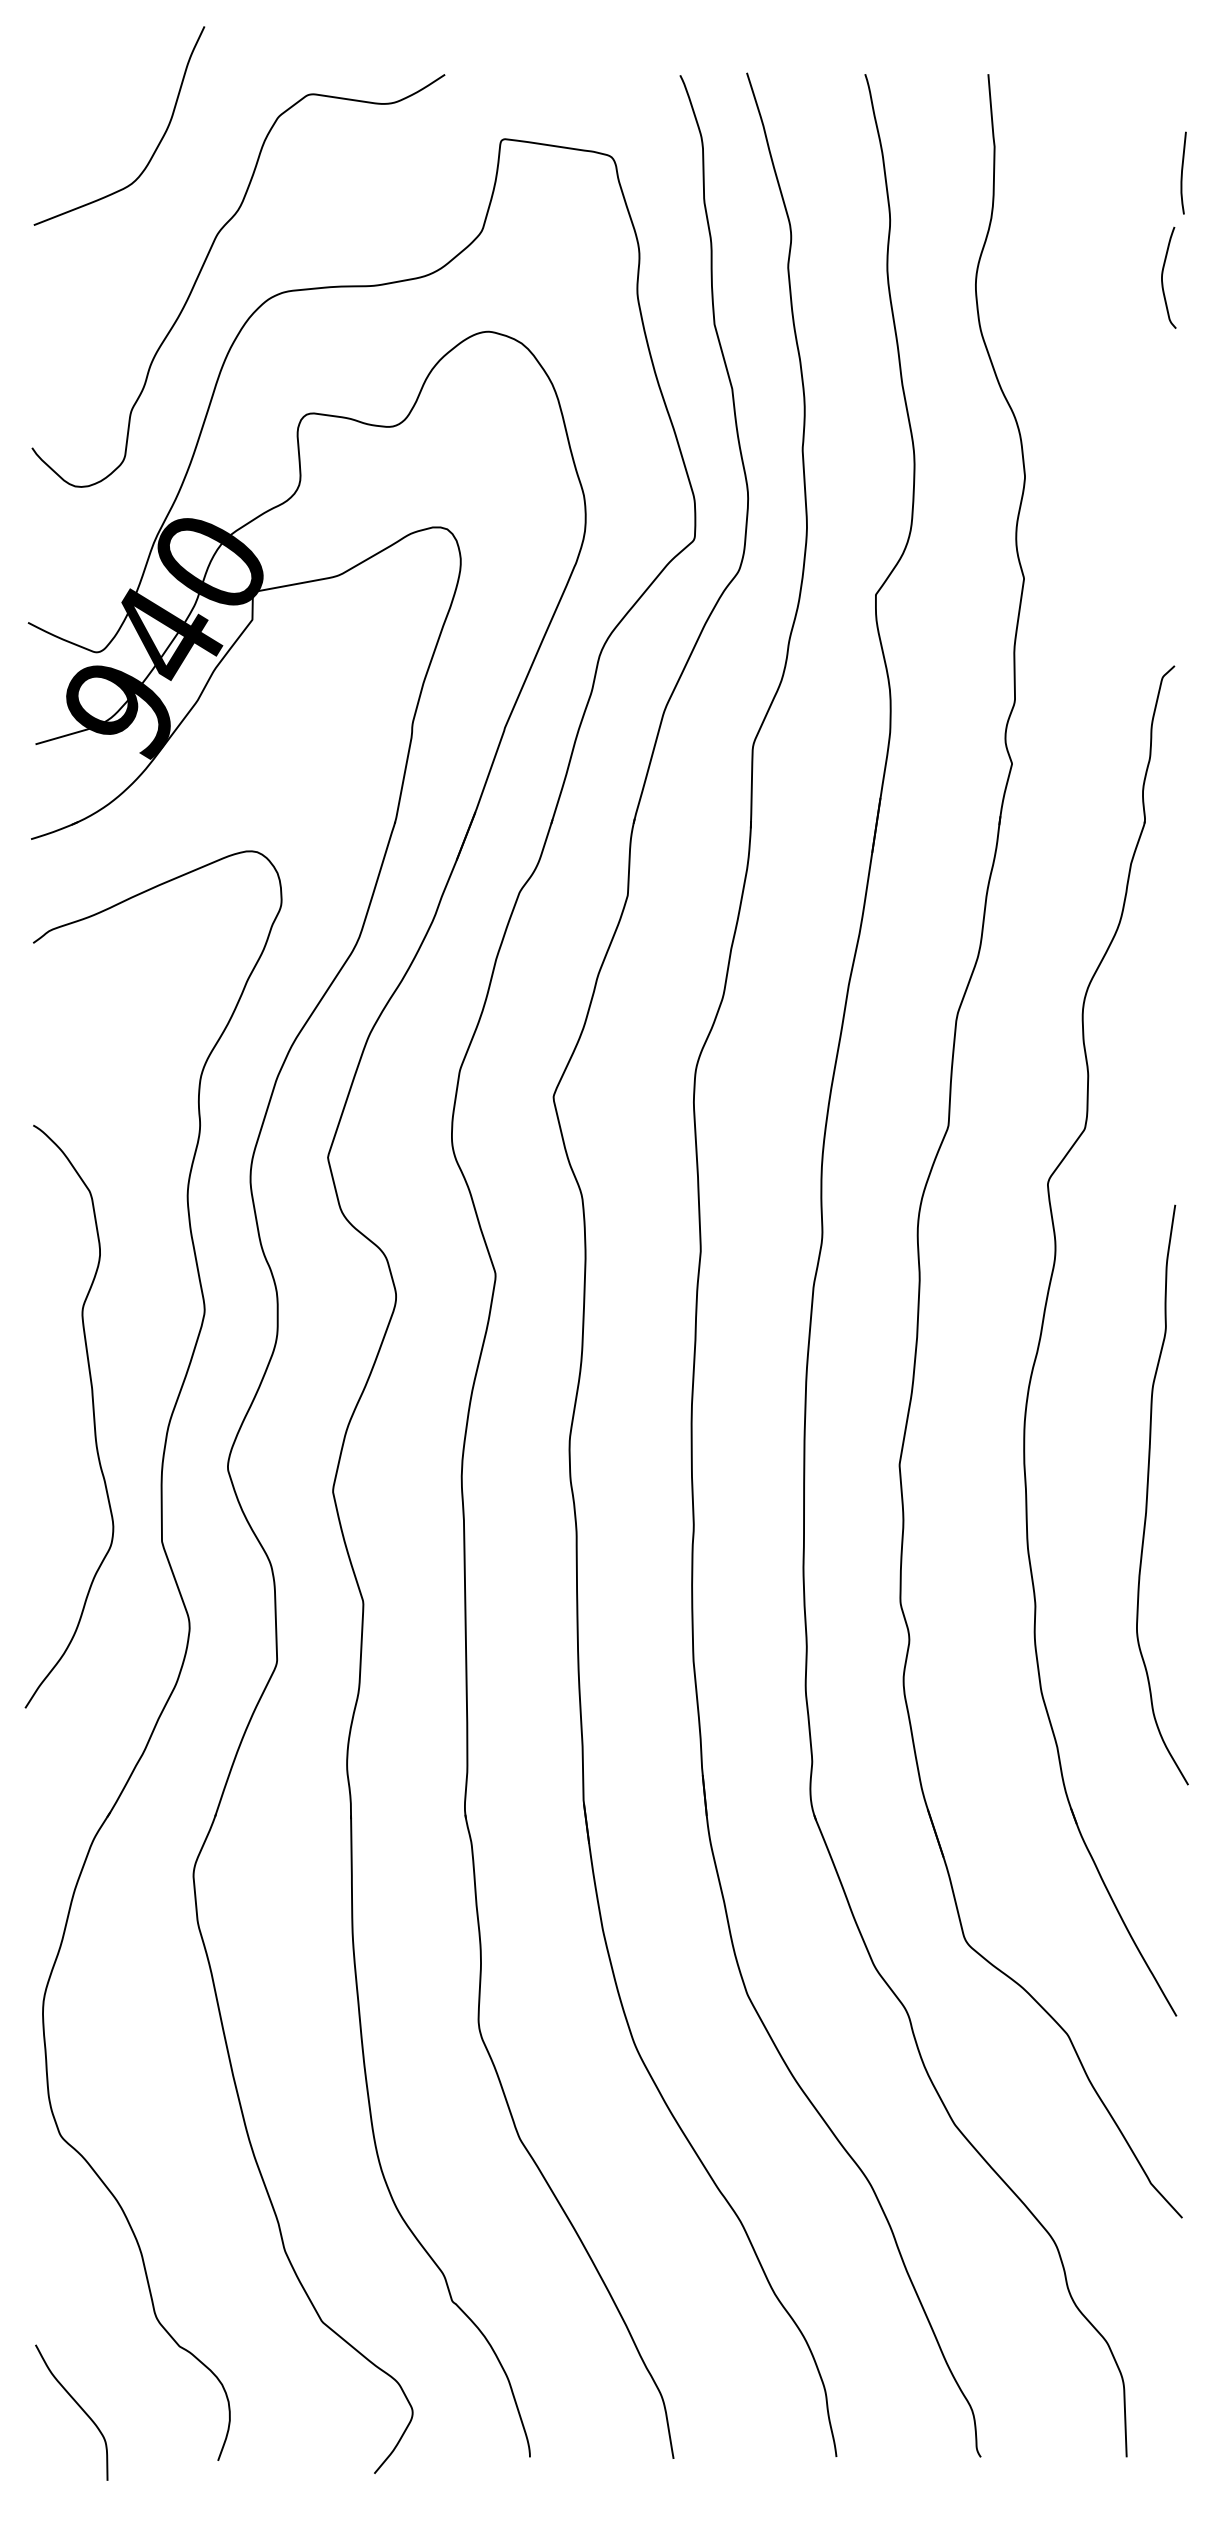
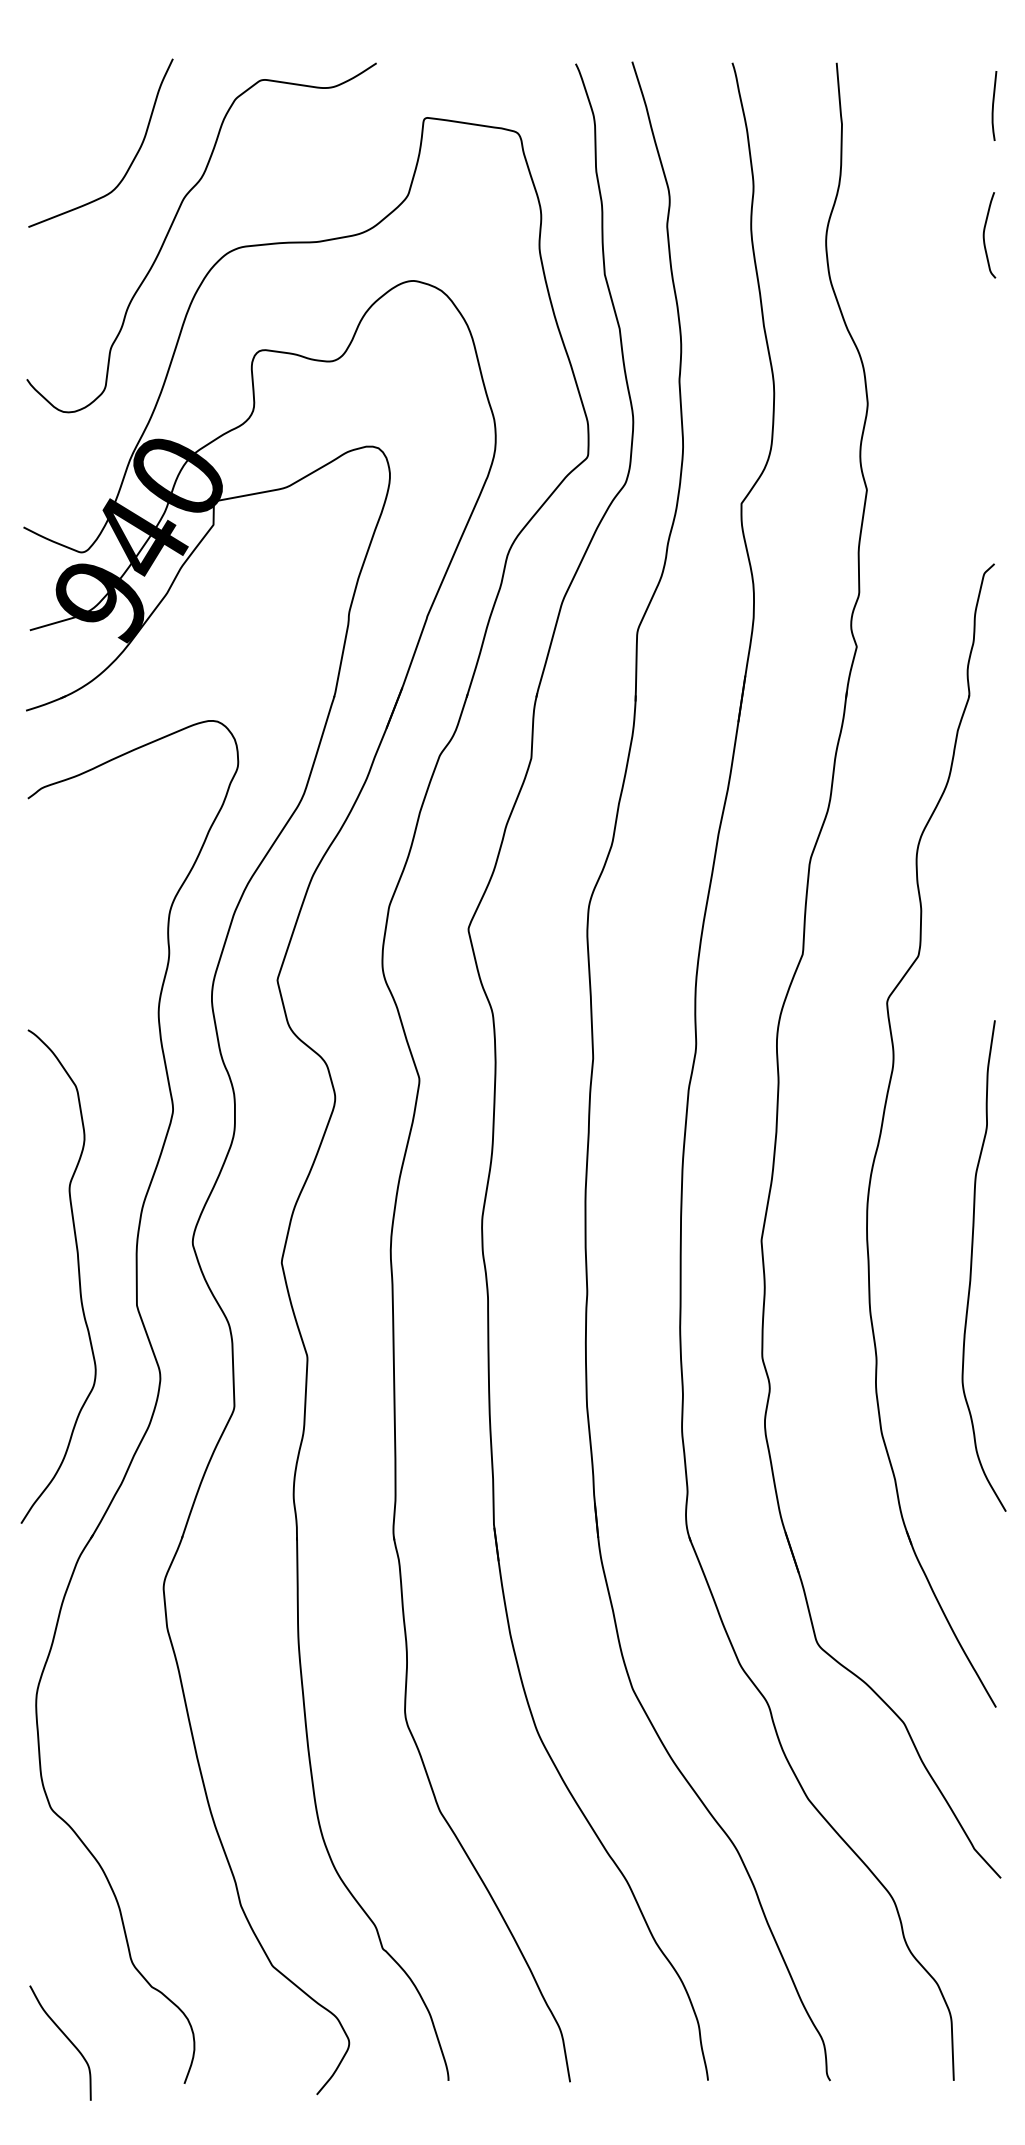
curve: (156, 146) -> (132, 160), moved
curve: (1182, 172) -> (993, 105), moved
curve: (92, 1411) -> (78, 1272), moved

